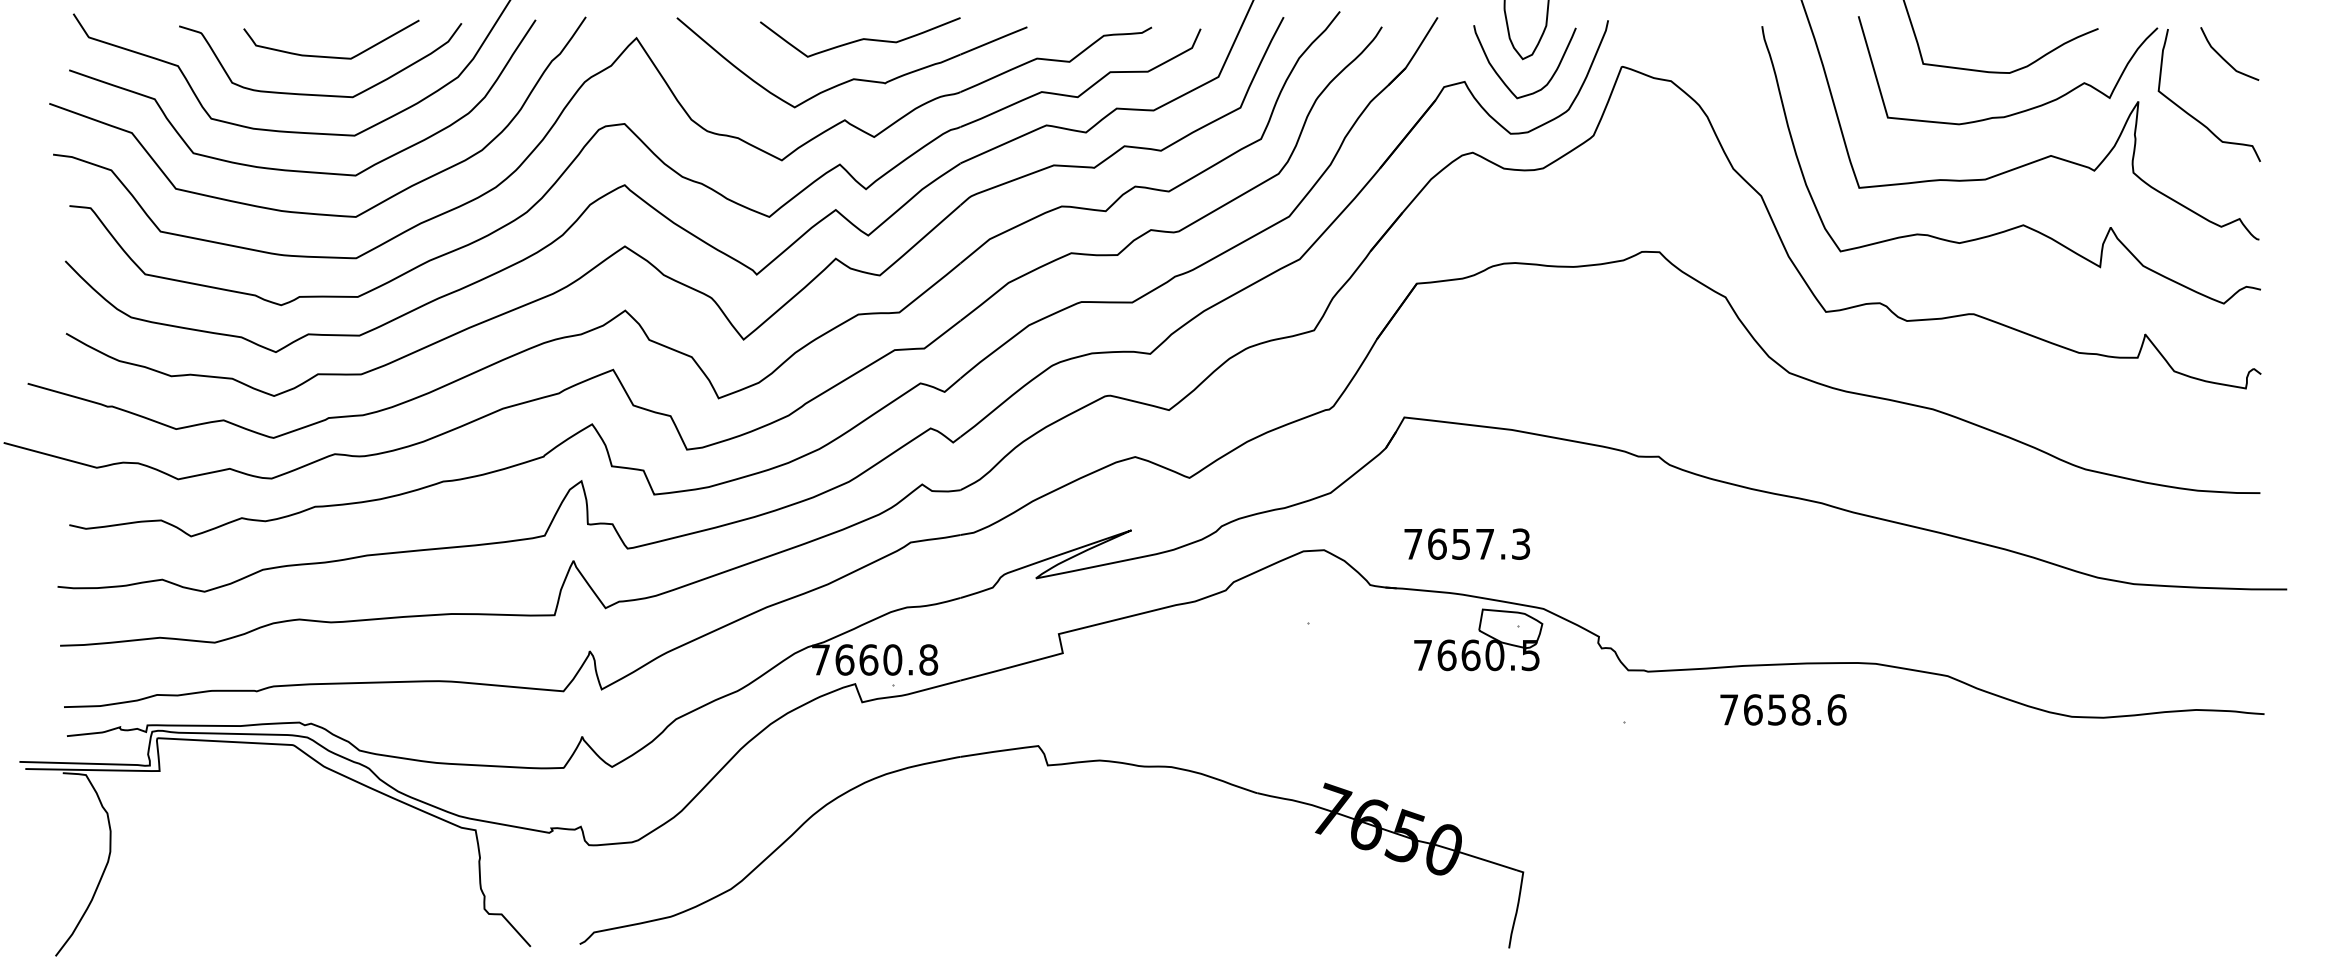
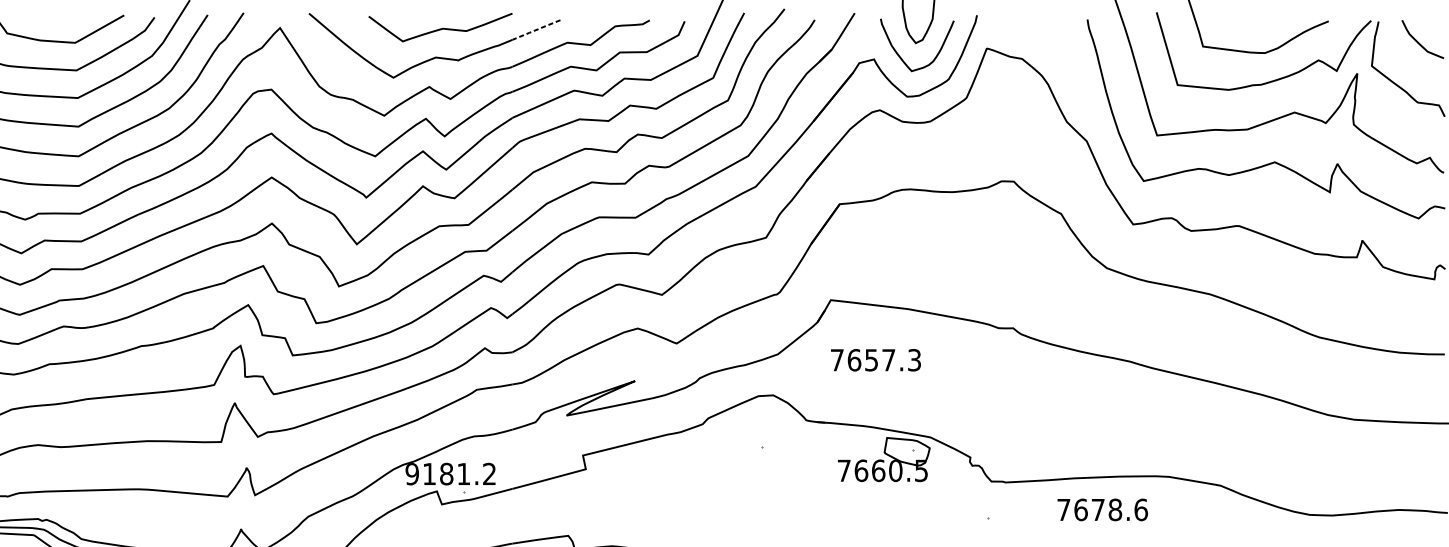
line: (993, 40) -> (536, 29), solid -> dashed
text: (1467, 543) -> (876, 359), moved
text: (874, 659) -> (450, 473), 7660.8 -> 9181.2
text: (1776, 709) -> (1097, 509), 7658.6 -> 7678.6

